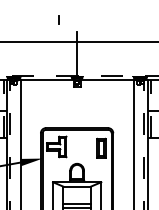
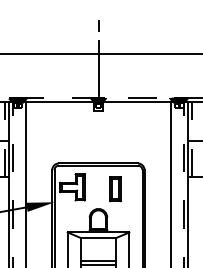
line: (59, 19) -> (98, 25), moved
part: (101, 148) -> (115, 189), moved

